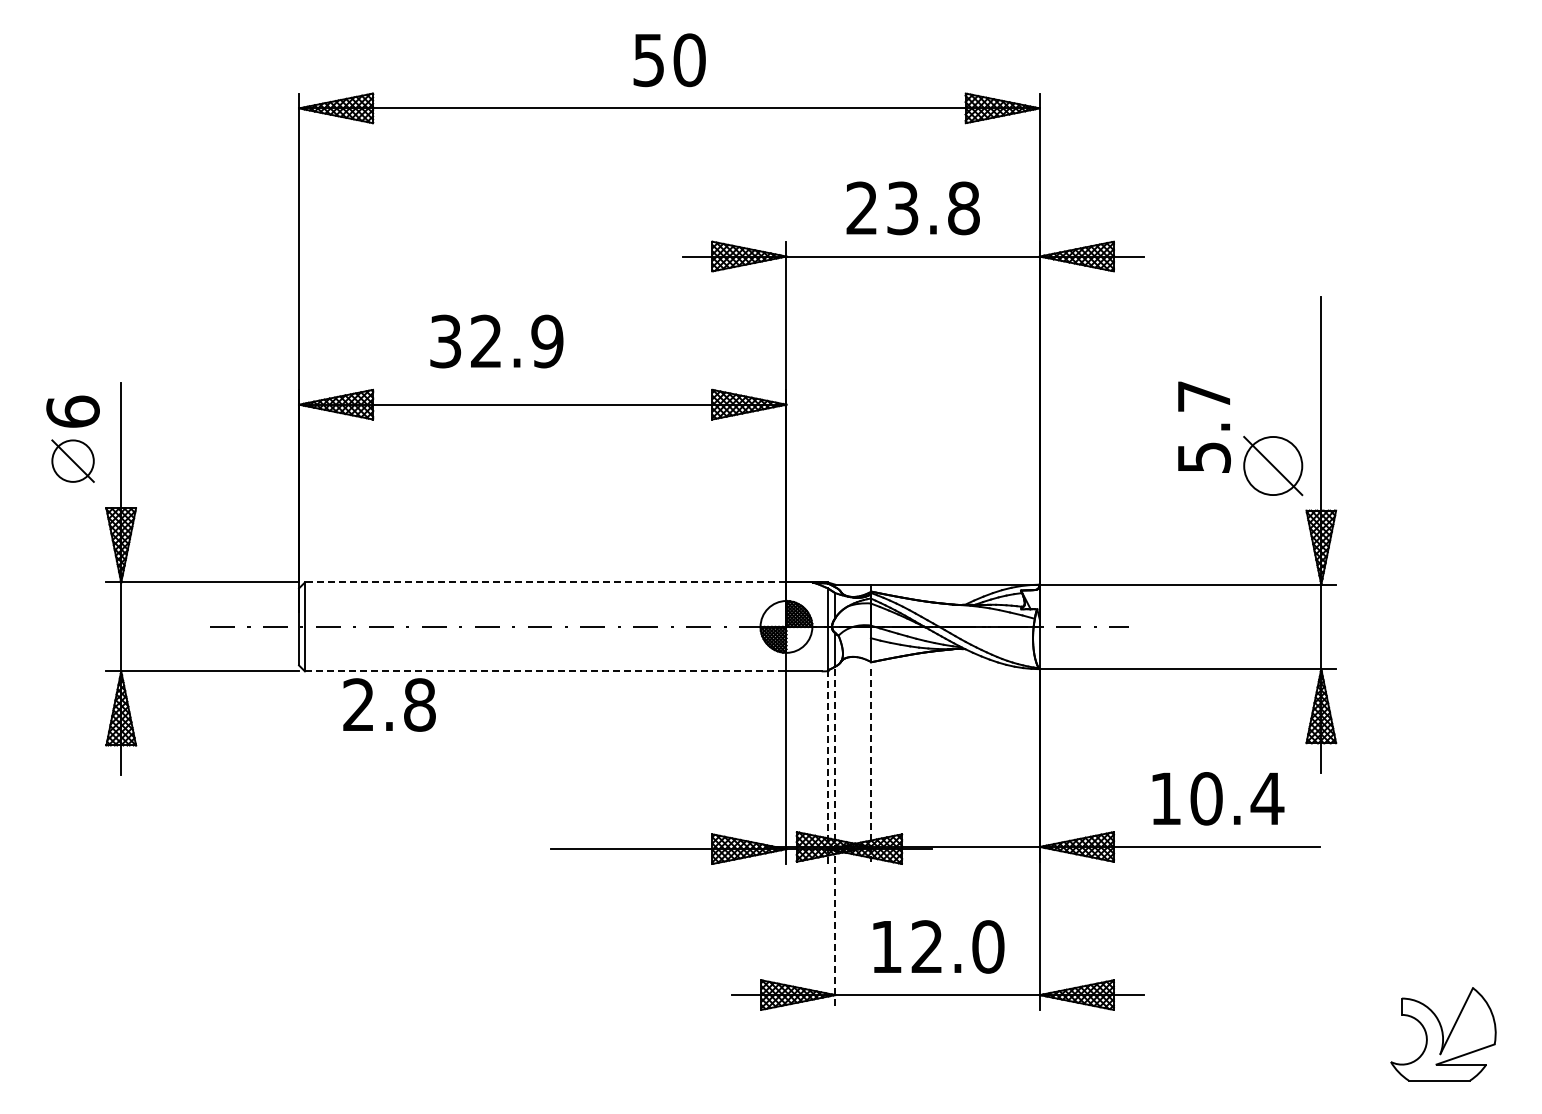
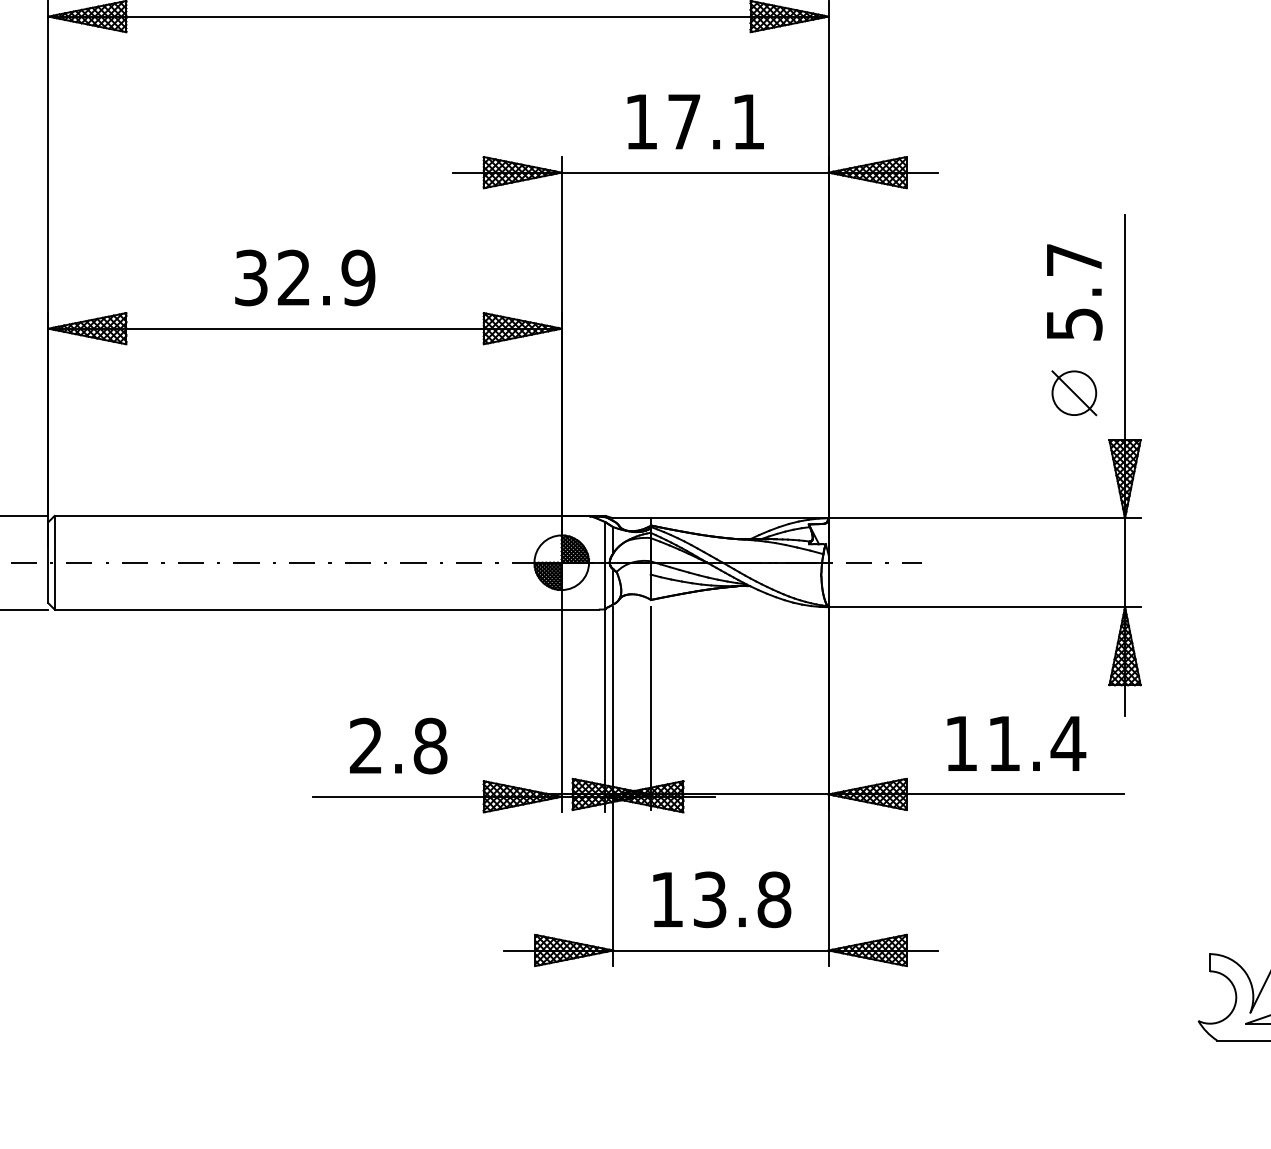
text: (912, 208) -> (694, 122), 23.8 -> 17.1
text: (496, 341) -> (304, 277), moved
text: (1204, 426) -> (1074, 291), moved
part: (1272, 465) -> (1073, 392), size x0.71
line: (545, 582) -> (307, 515), dashed -> solid
line: (545, 671) -> (307, 609), dashed -> solid
text: (389, 704) -> (398, 745), moved
line: (870, 765) -> (650, 708), dashed -> solid
line: (827, 767) -> (604, 710), dashed -> solid
text: (1206, 798) -> (1004, 743), 10.4 -> 11.4
line: (835, 840) -> (613, 787), dashed -> solid
text: (957, 946) -> (741, 899), 12.0 -> 13.8

